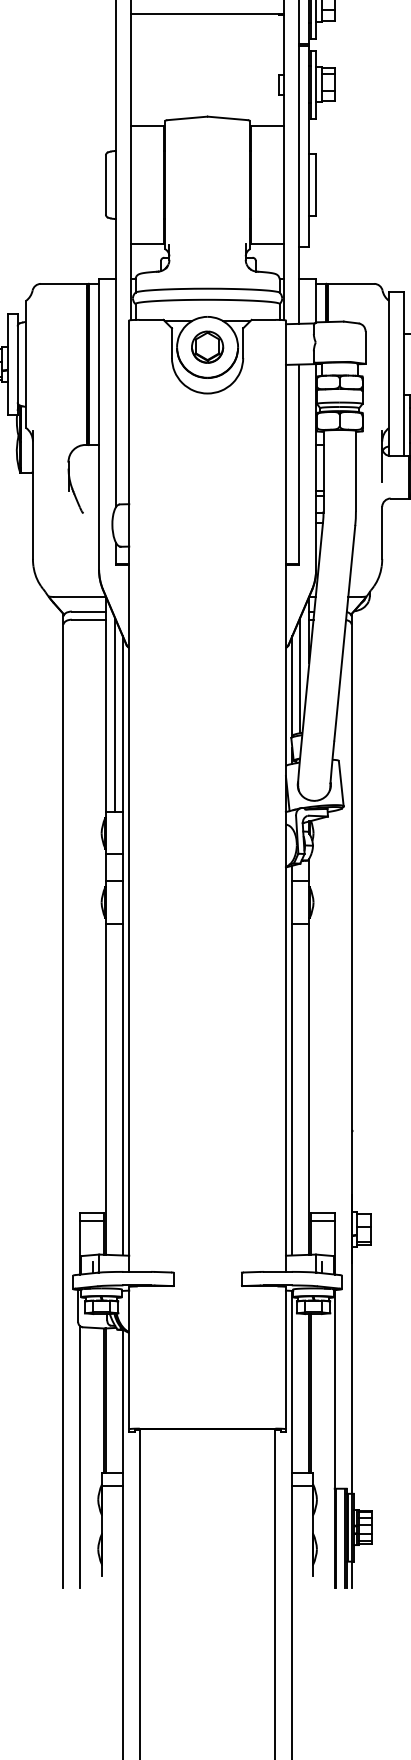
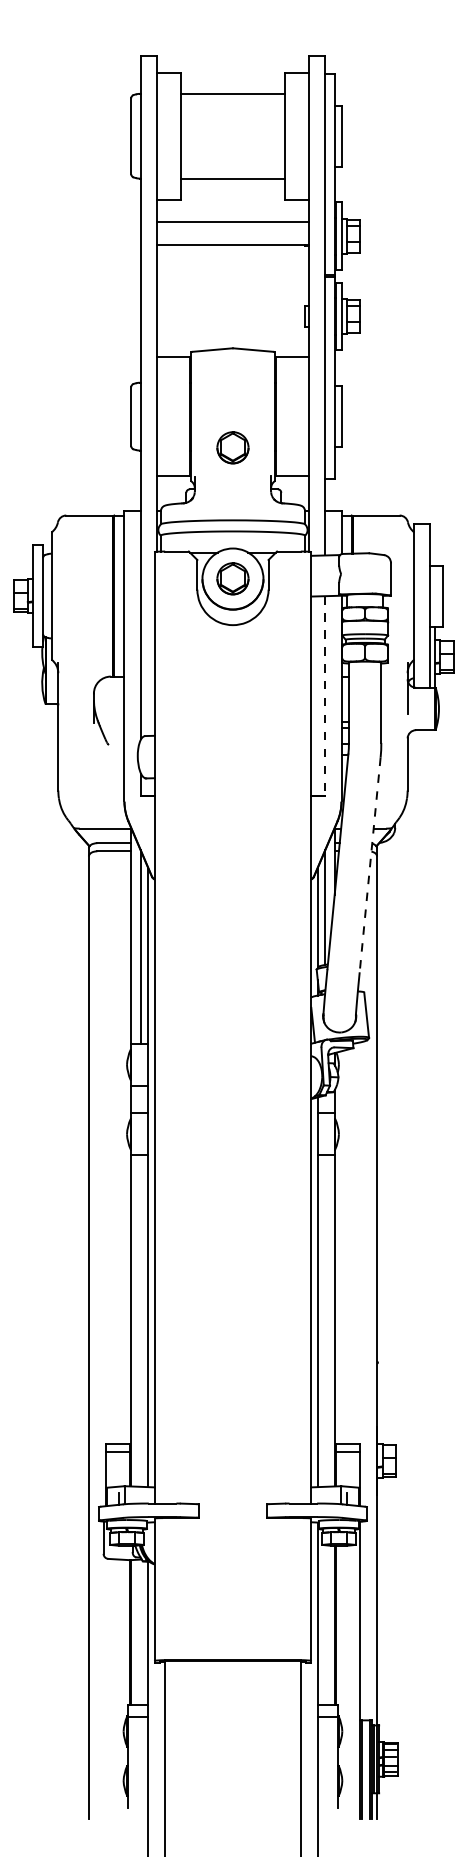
part: (207, 215) -> (232, 447), added
line: (299, 464) -> (324, 696), solid -> dashed
line: (345, 632) -> (370, 864), solid -> dashed
line: (80, 1456) -> (105, 1688), removed

